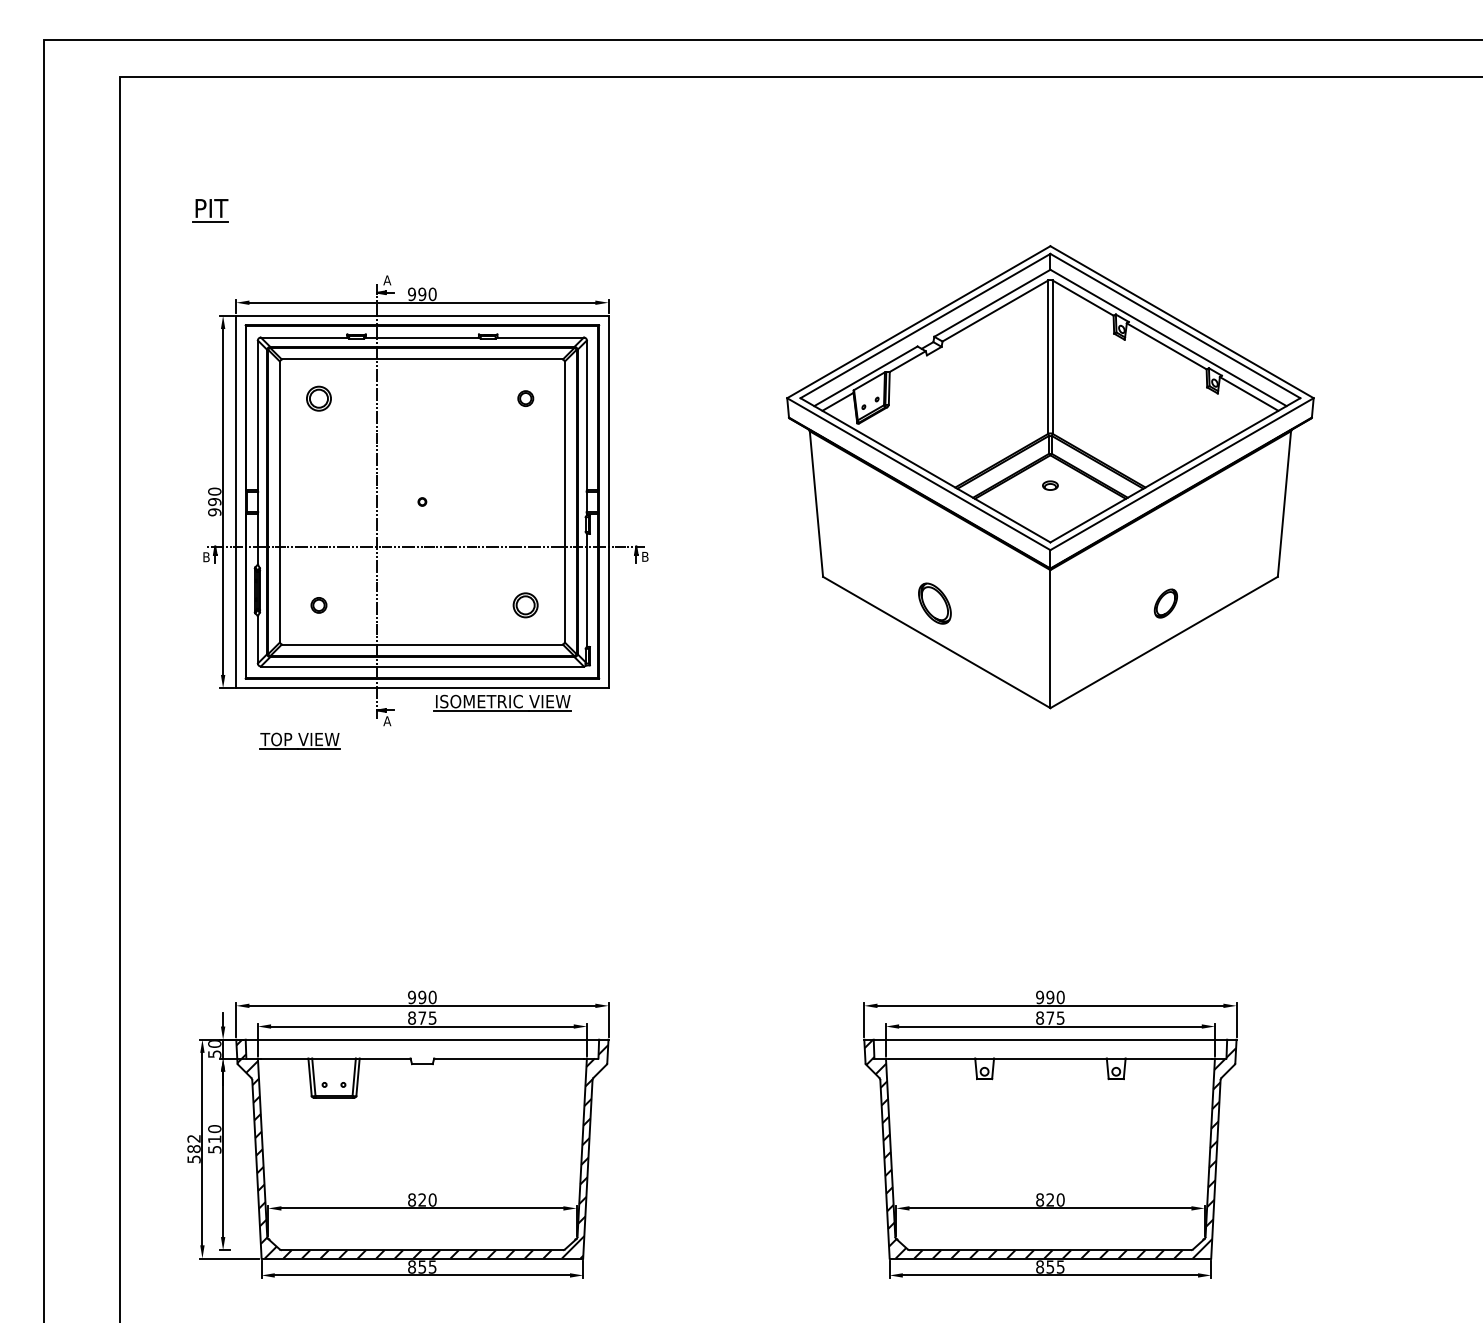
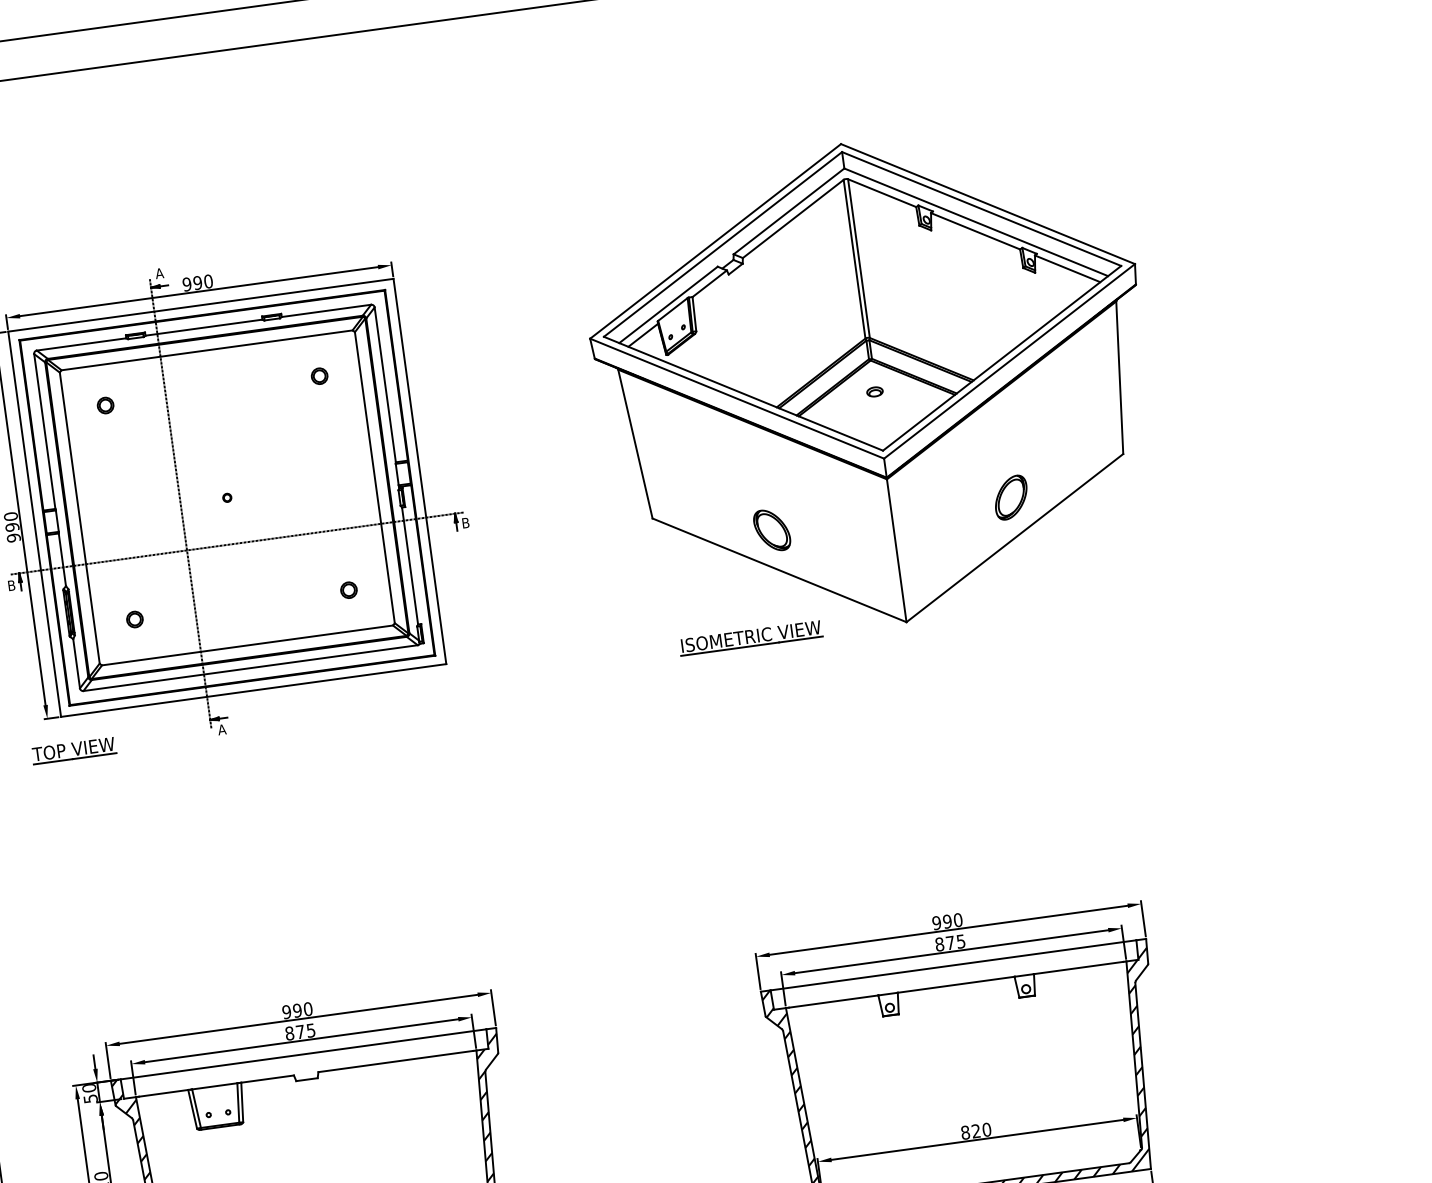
part: (318, 398) -> (105, 405), size x0.62
part: (1165, 603) -> (1010, 497), size x1.43
part: (525, 605) -> (348, 590), size x0.62
part: (502, 702) -> (750, 637), moved
part: (299, 740) -> (73, 750), moved

